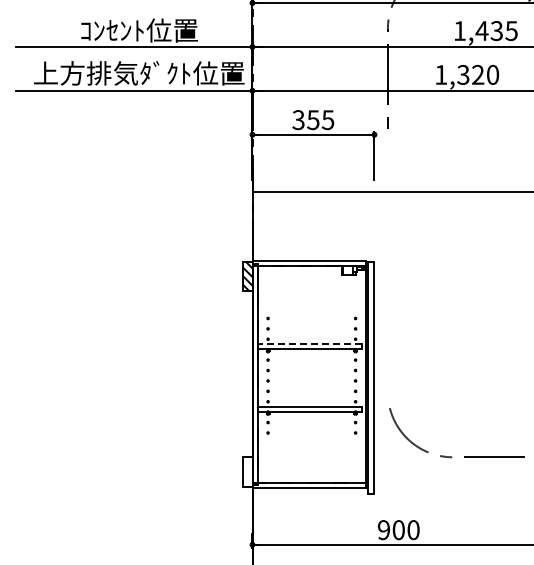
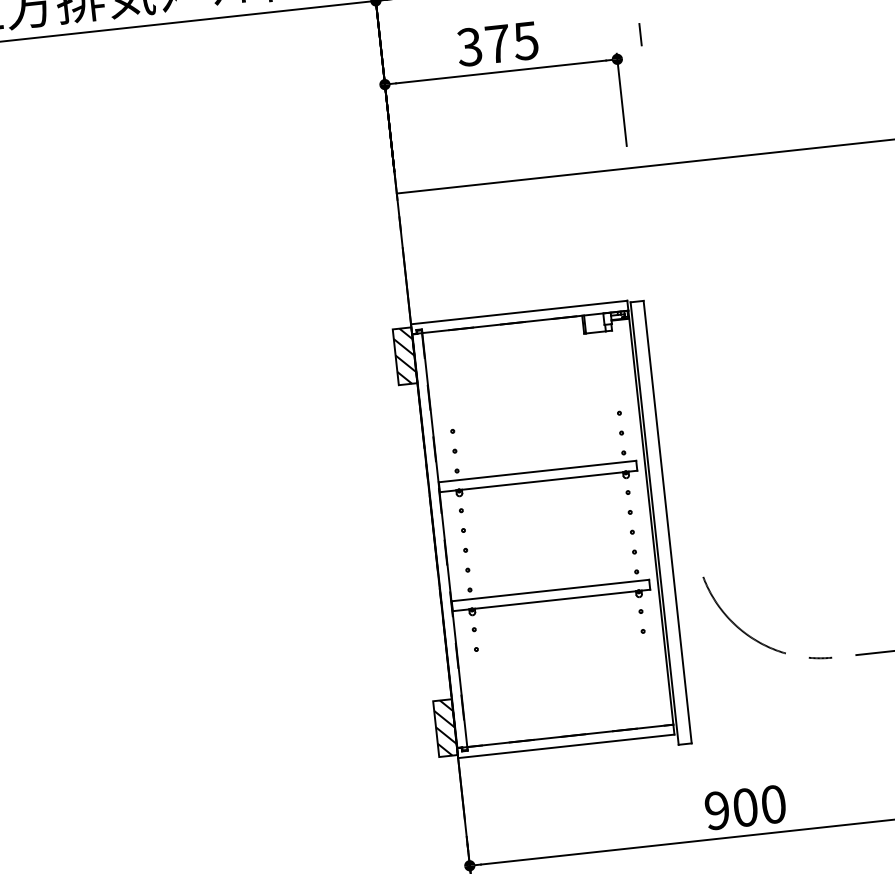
text: (313, 120) -> (498, 44), 355 -> 375
line: (309, 344) -> (536, 472), dashed -> solid
hatch: (247, 471) -> (445, 727), added

